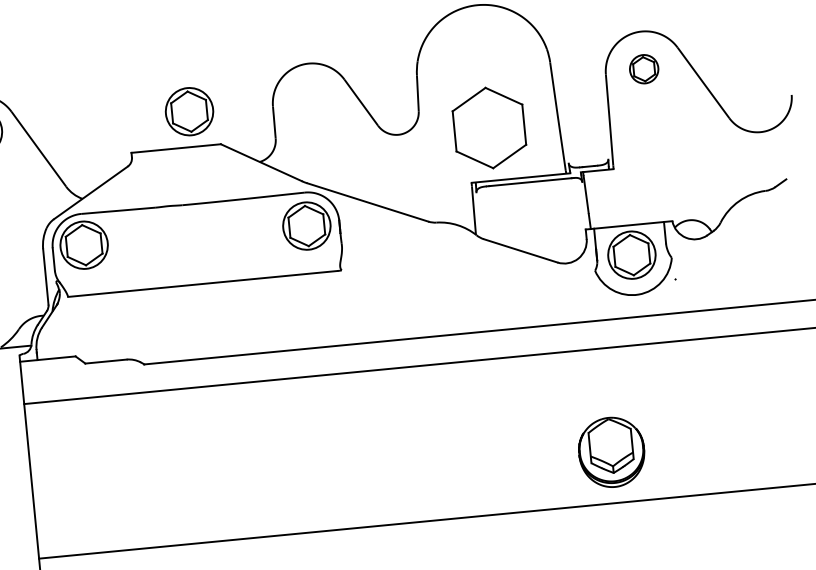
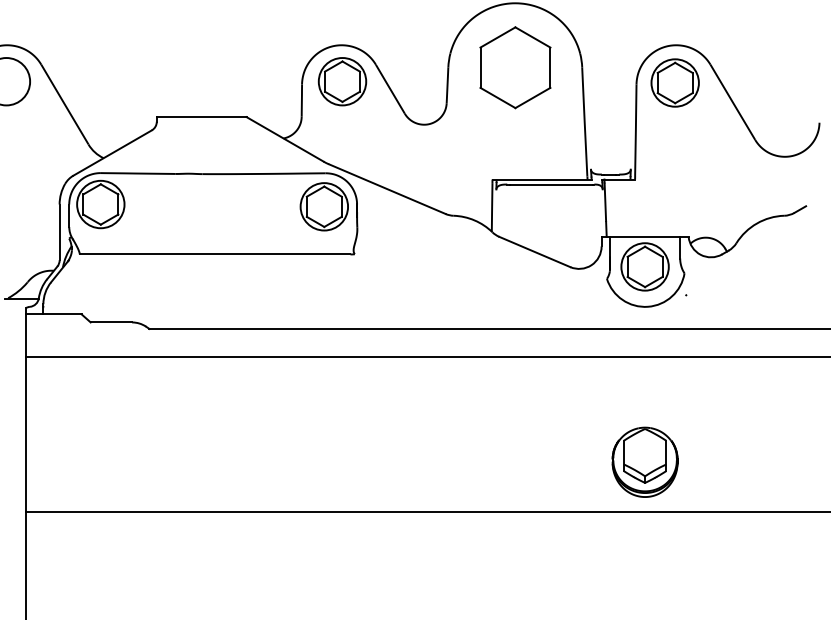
part: (643, 68) -> (674, 82), size x1.67
part: (189, 111) -> (342, 81), moved
part: (489, 127) -> (515, 67), moved
part: (611, 451) -> (644, 461), moved

